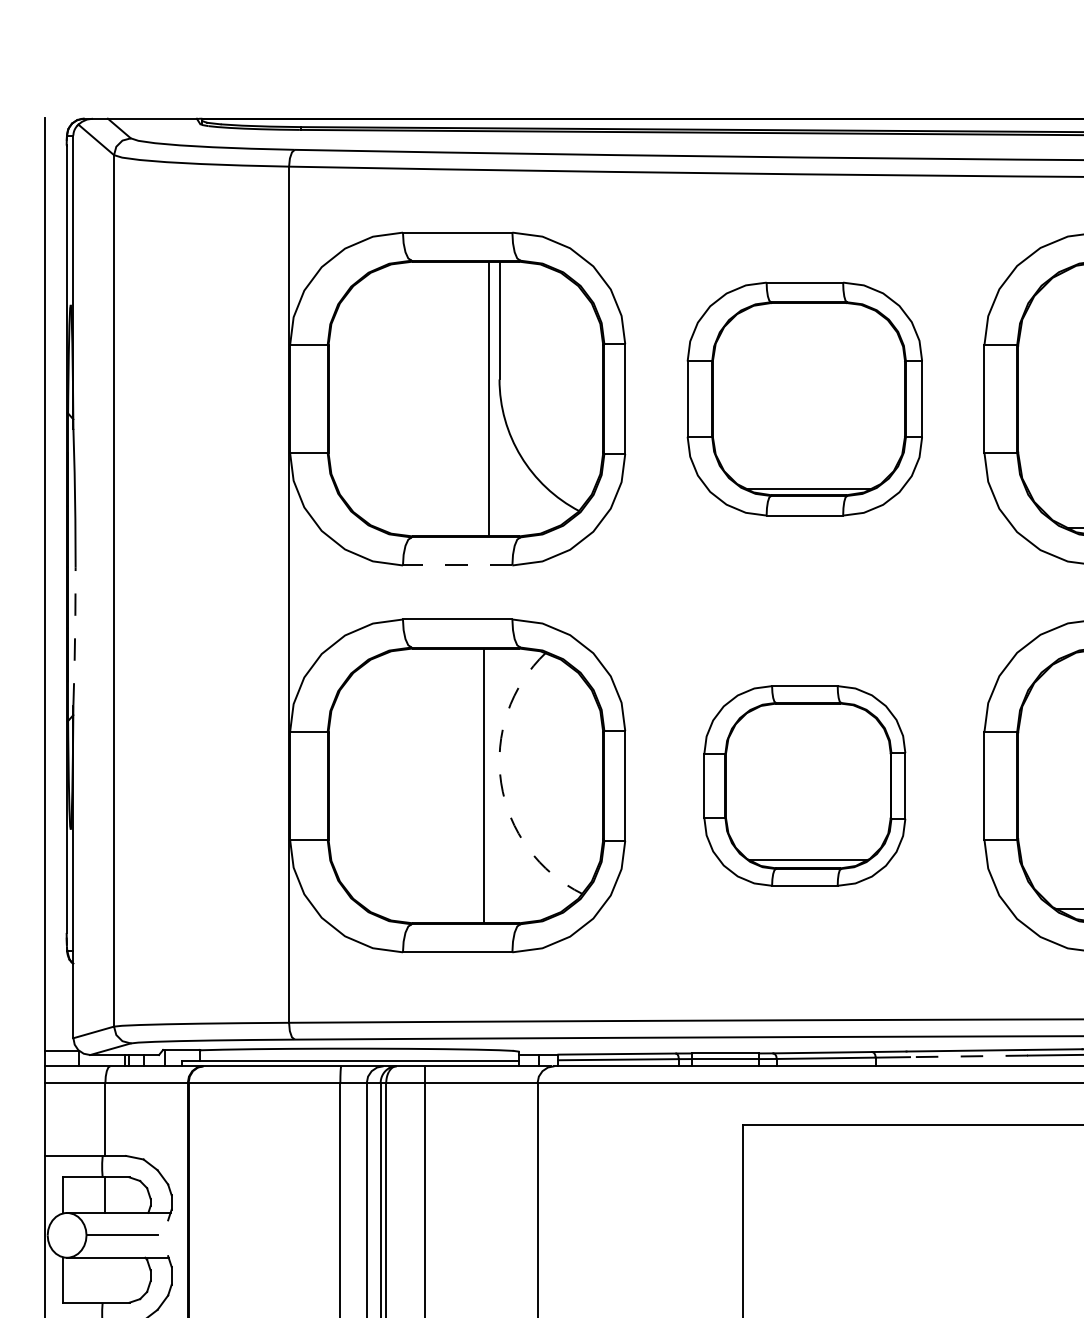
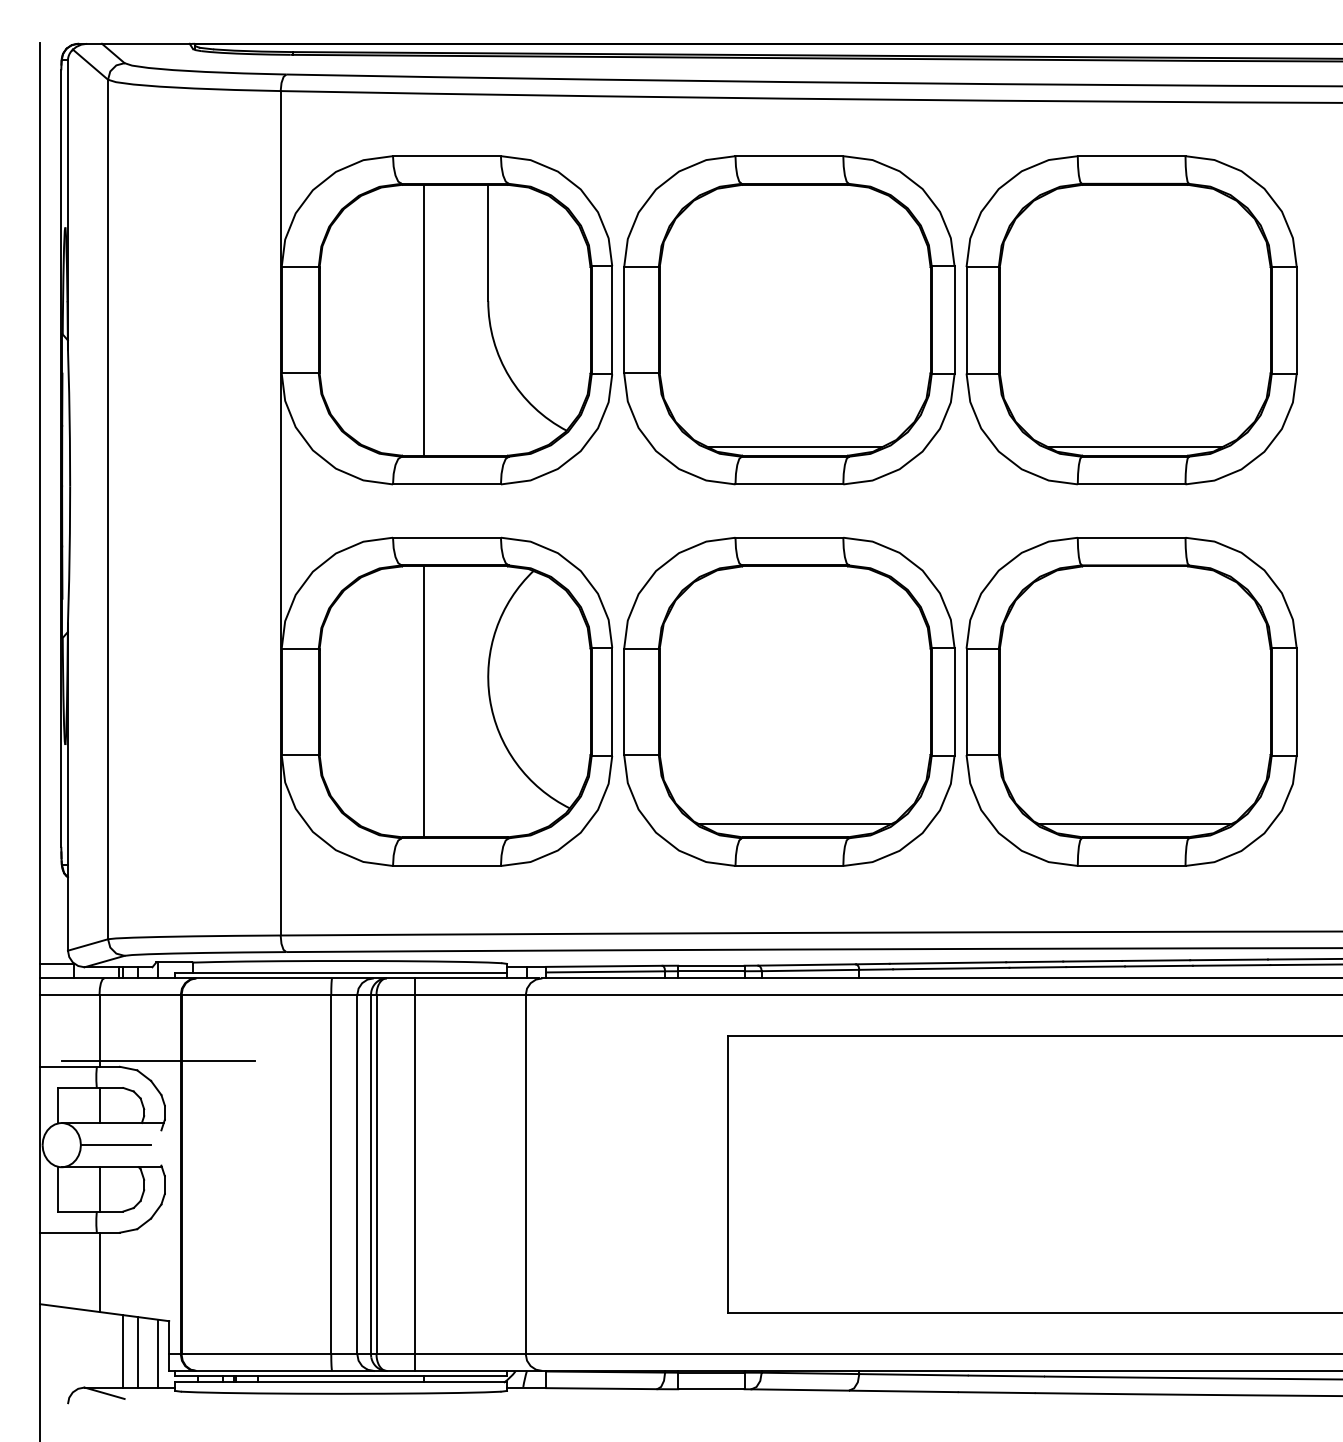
line: (489, 398) -> (424, 319), moved
part: (804, 399) -> (789, 320), size x1.43
line: (457, 565) -> (446, 484), dashed -> solid
line: (74, 636) -> (69, 554), dashed -> solid
arc: (500, 782) -> (489, 698), dashed -> solid
line: (484, 785) -> (424, 701), moved
part: (804, 785) -> (789, 701), size x1.67
line: (968, 1056) -> (950, 968), dashed -> solid
line: (164, 1150) -> (157, 1061), added
line: (105, 1280) -> (99, 1189), added

